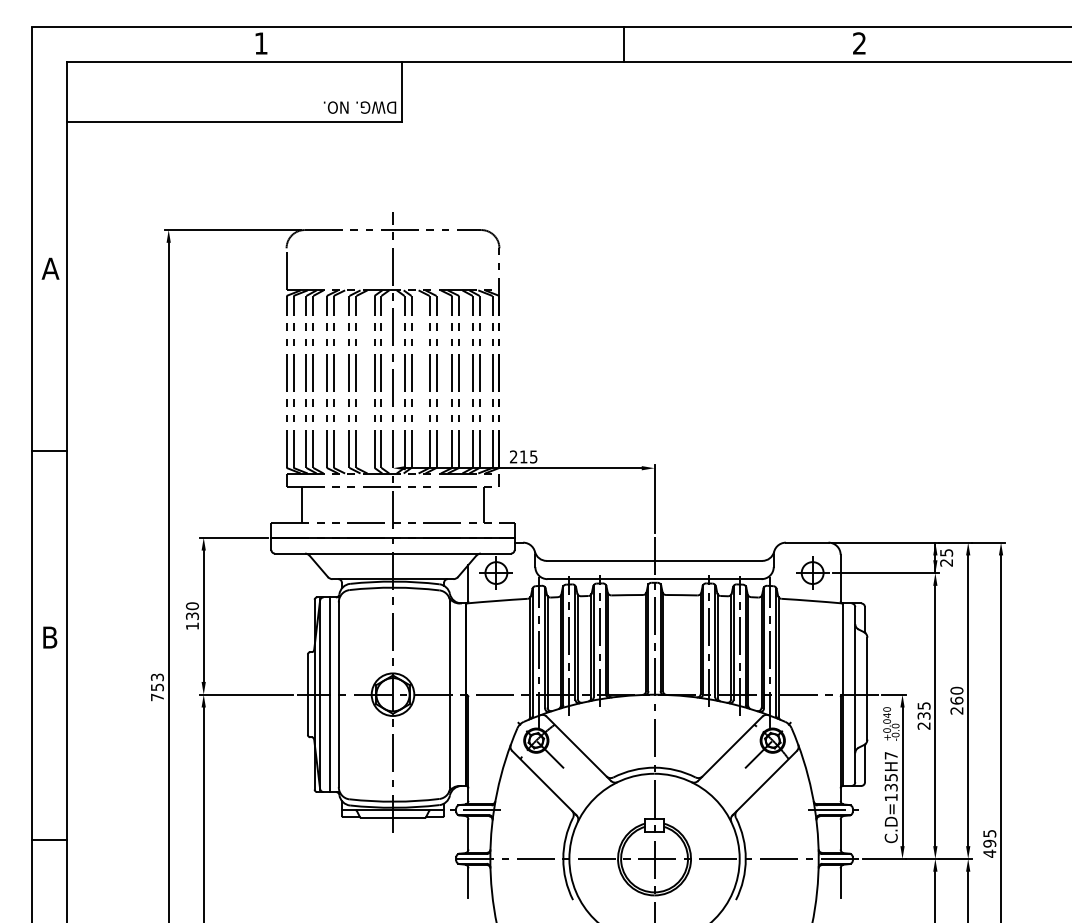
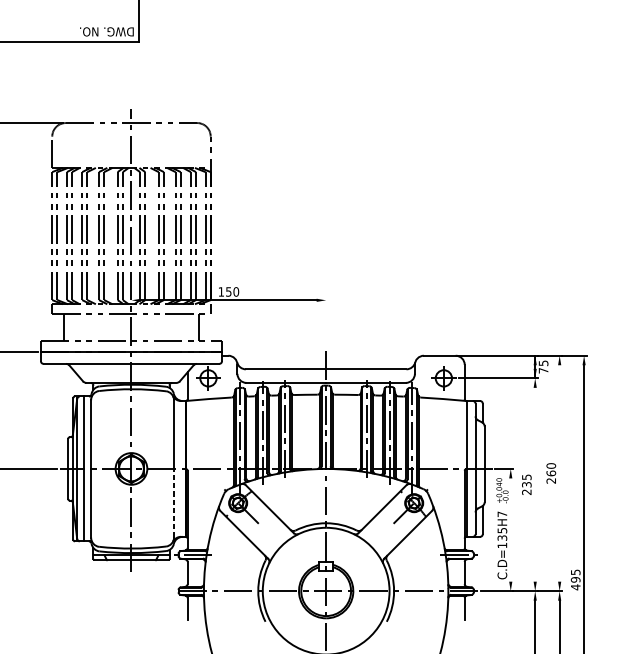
text: (523, 456) -> (228, 291), 215 -> 150
line: (654, 498) -> (326, 322), removed
text: (946, 562) -> (543, 370), 25 -> 75
line: (968, 700) -> (559, 473), removed
line: (935, 715) -> (535, 484), removed
line: (450, 740) -> (174, 503), solid -> dashed
line: (902, 776) -> (510, 529), removed

